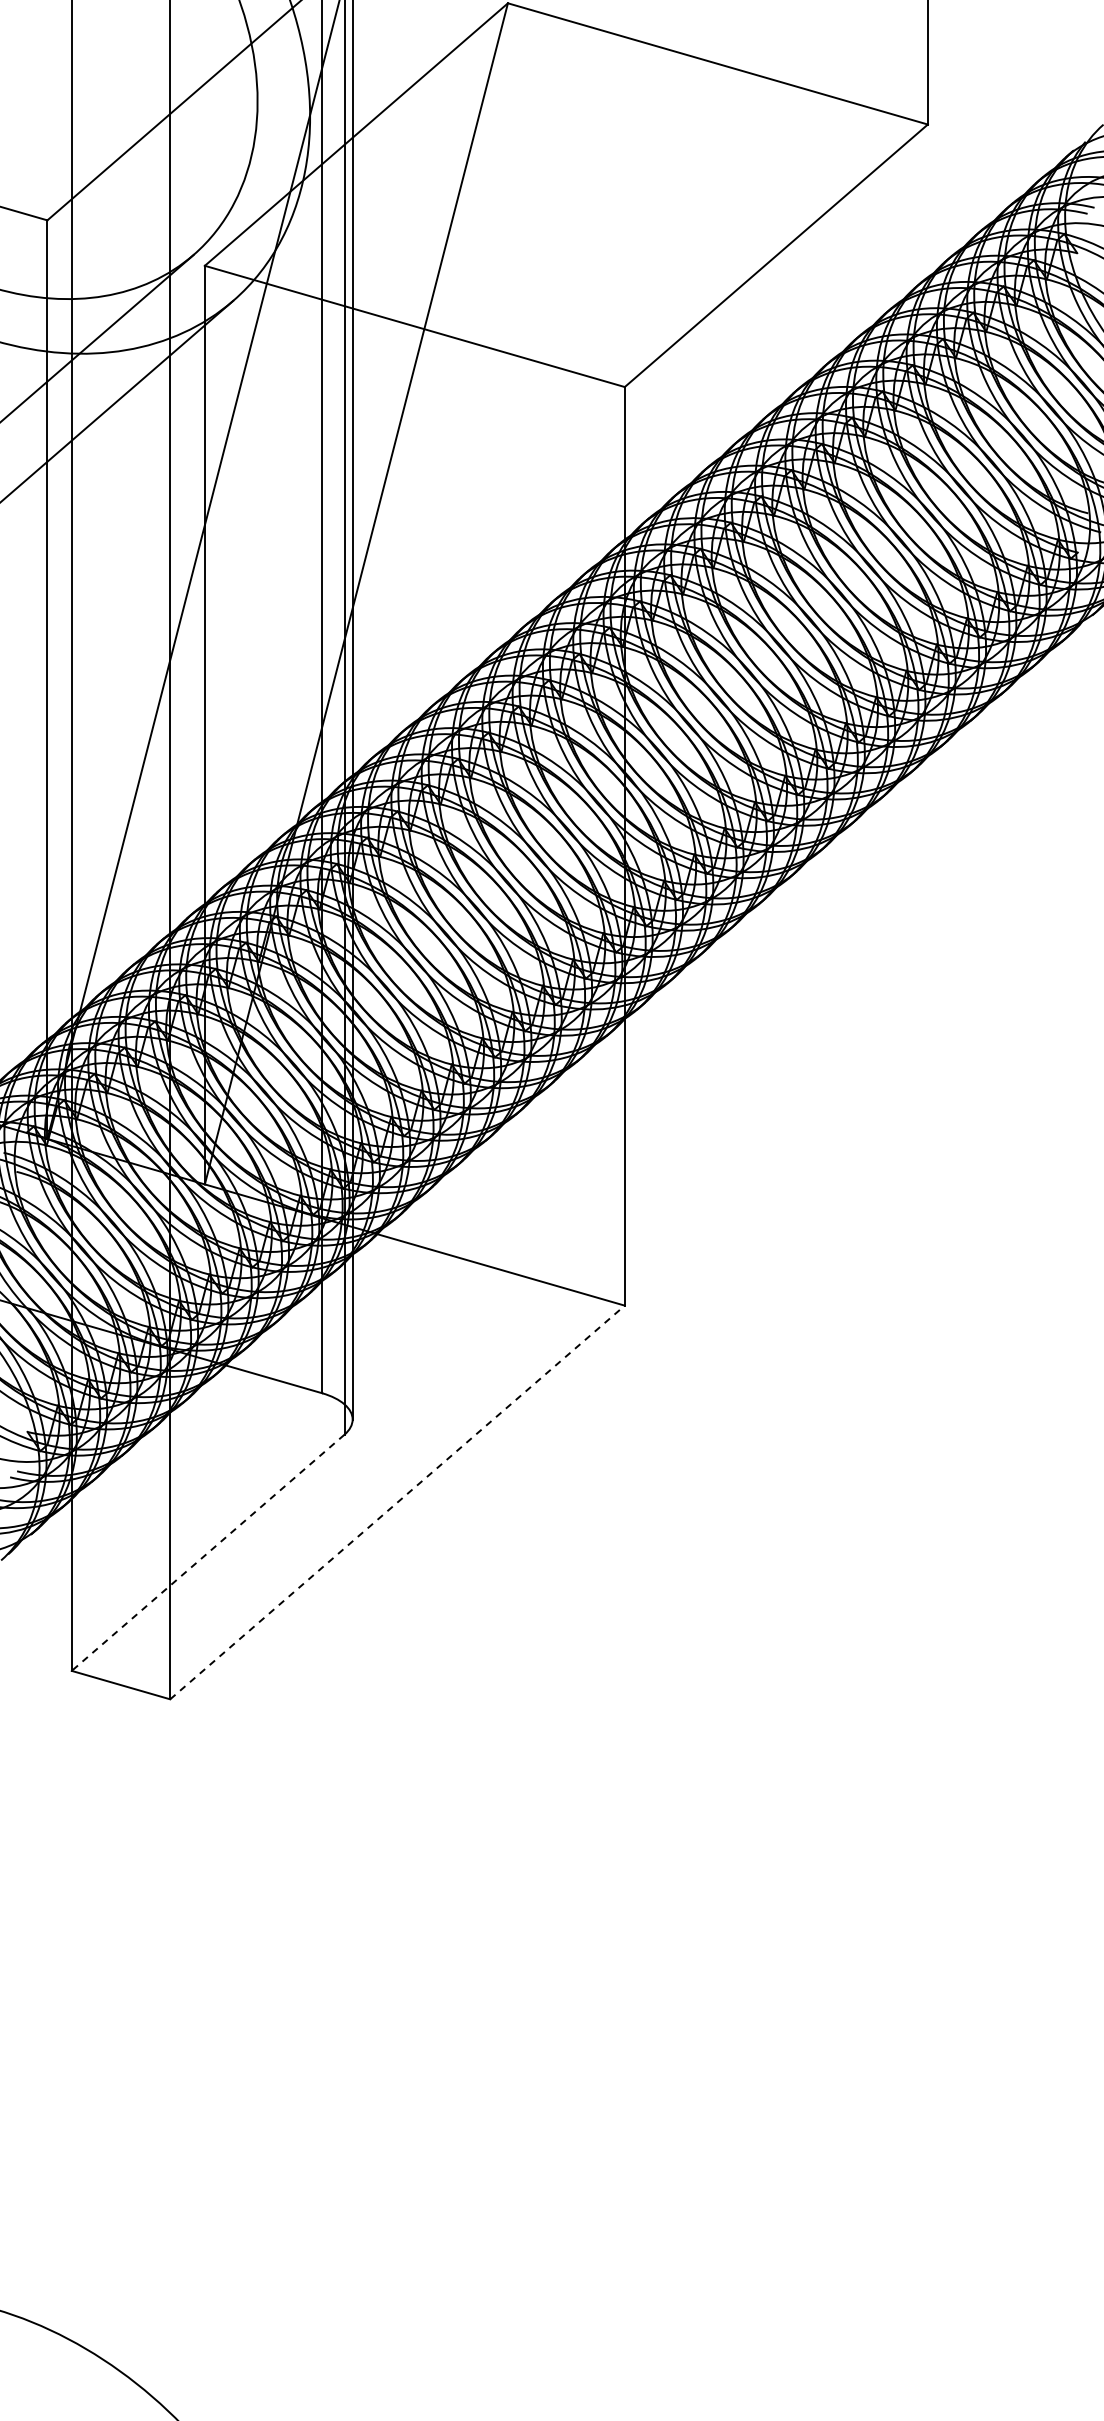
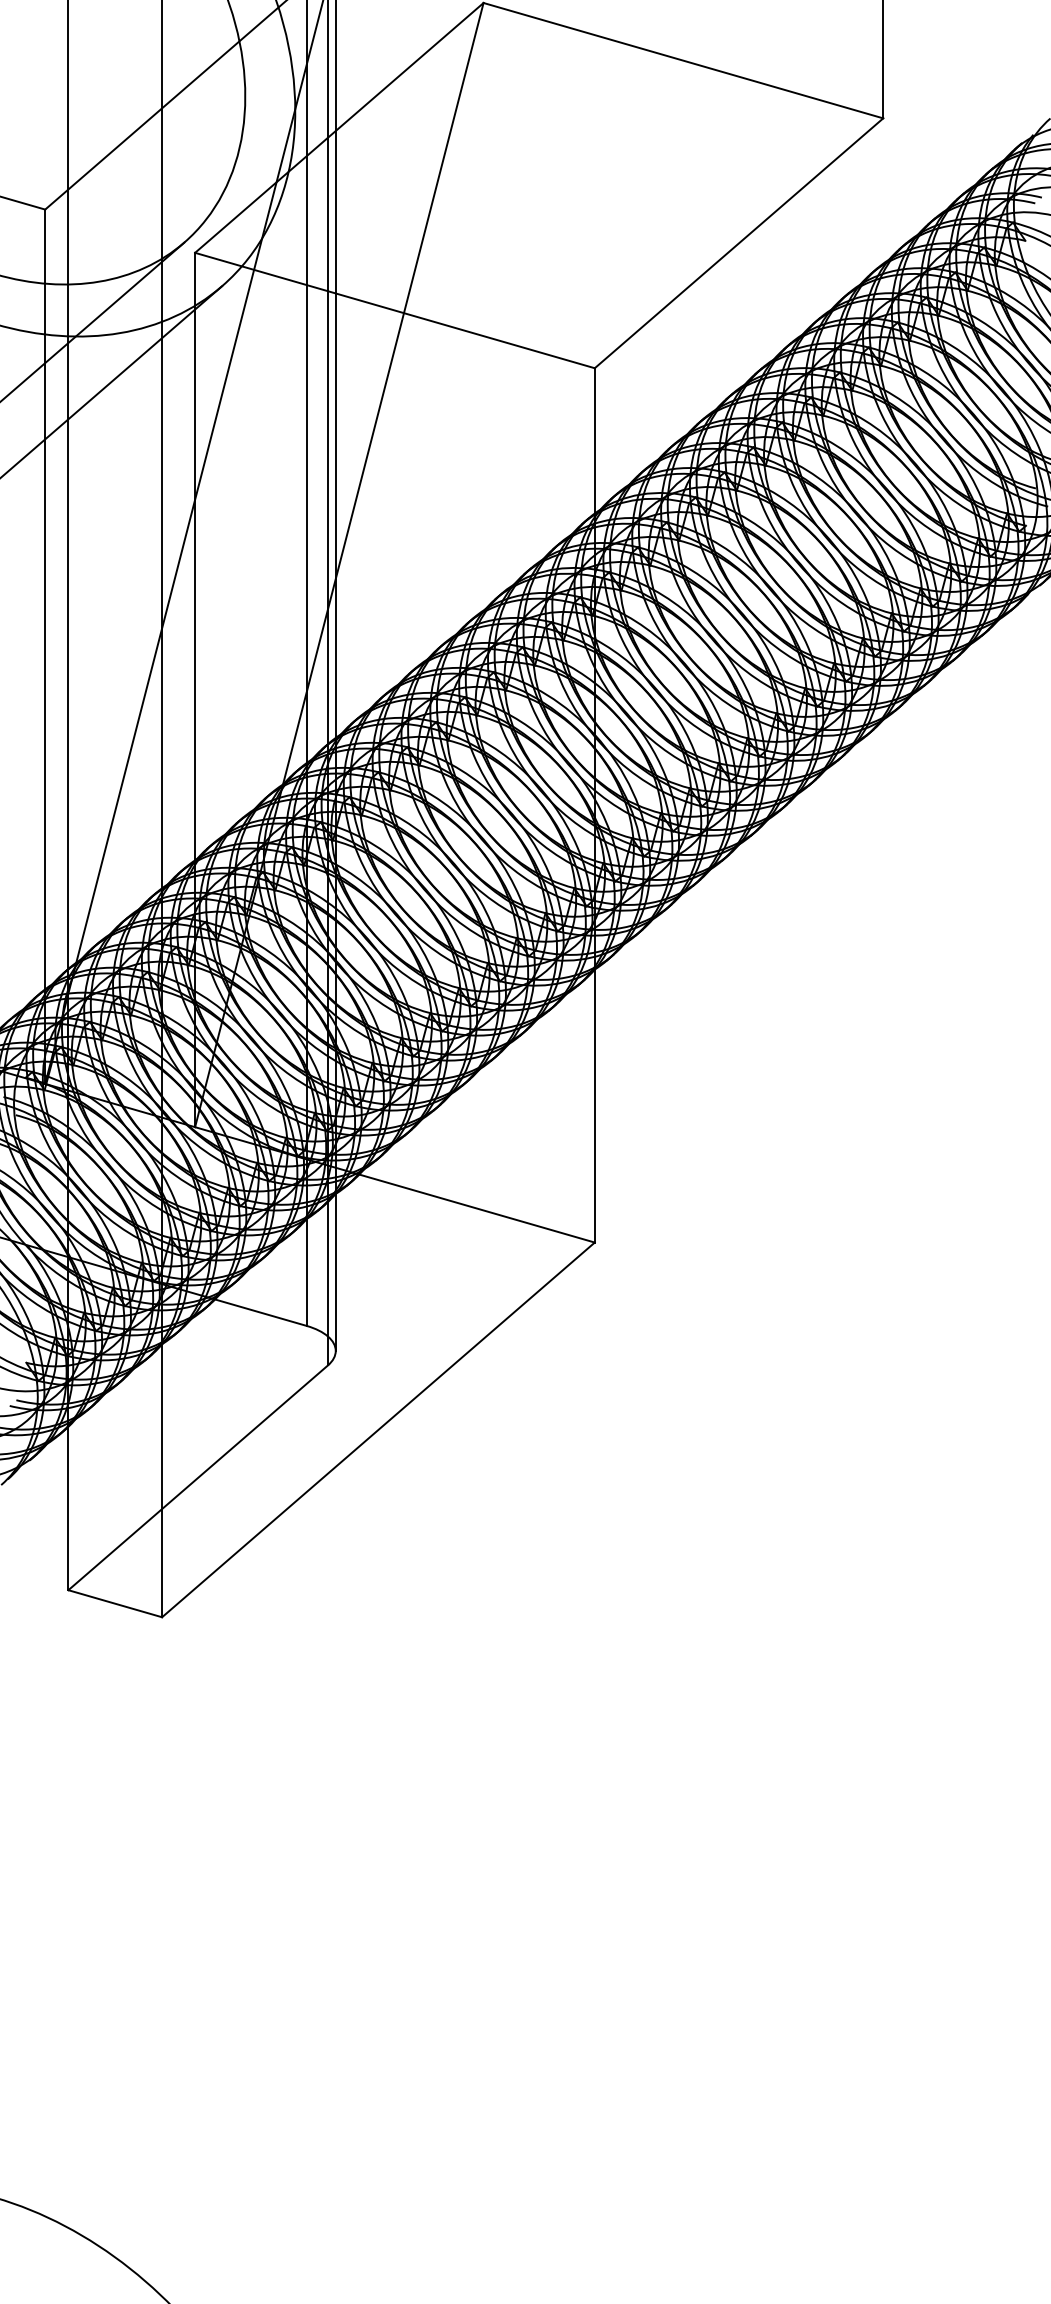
line: (397, 1502) -> (378, 1429), dashed -> solid
line: (207, 1553) -> (197, 1478), dashed -> solid

